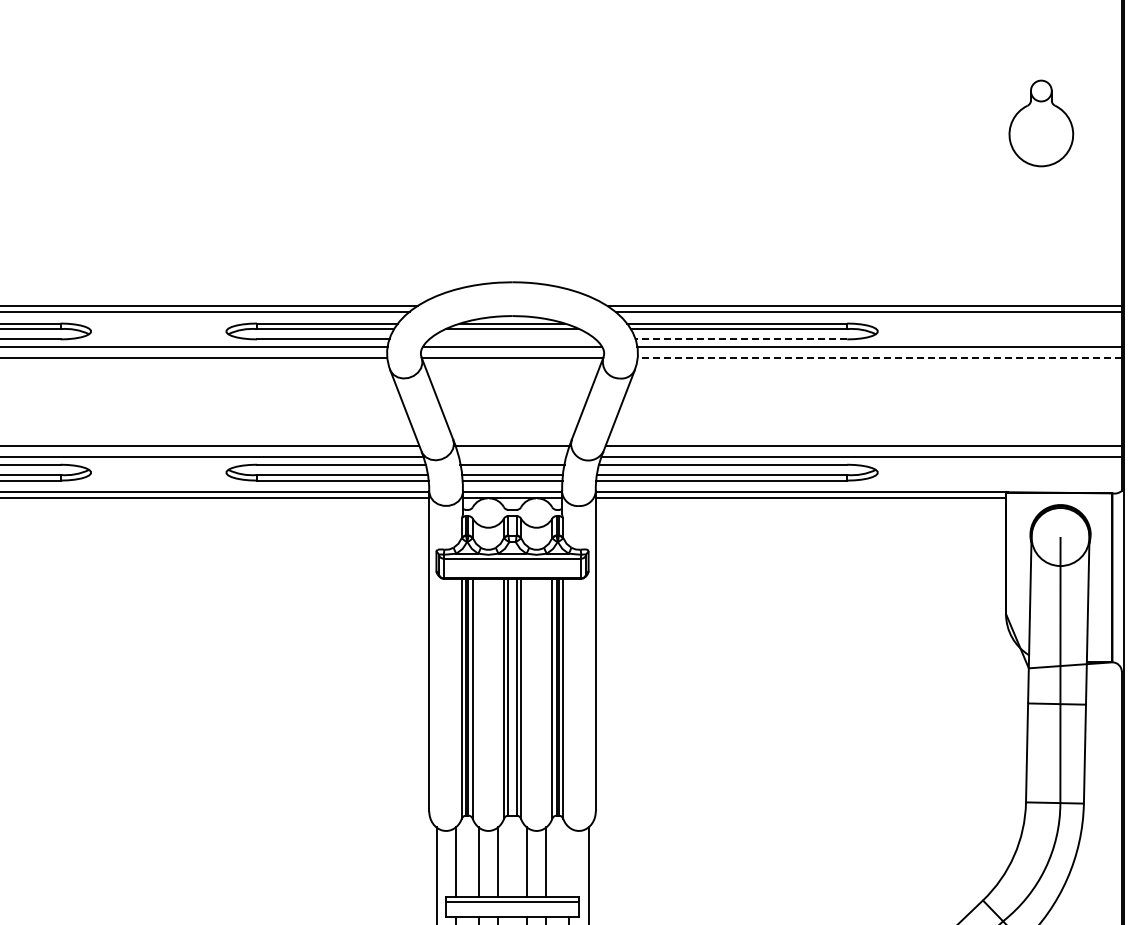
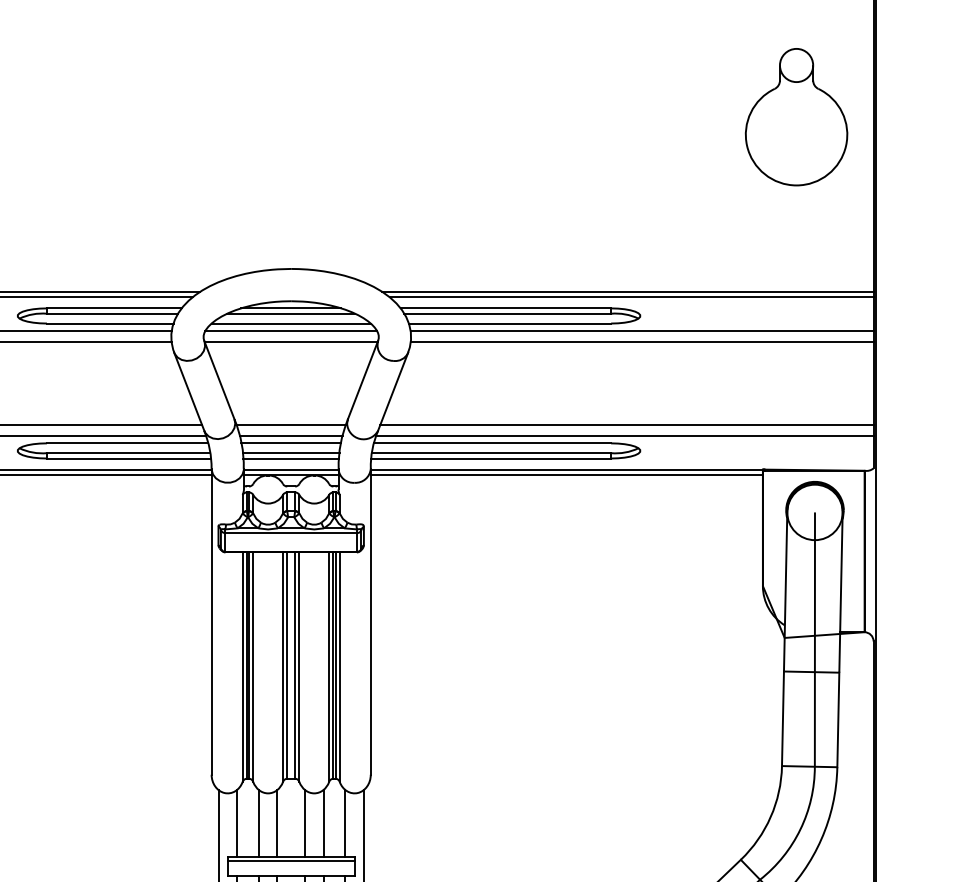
part: (1041, 123) -> (796, 117), size x1.67
line: (512, 339) -> (291, 323), added
line: (741, 339) -> (510, 323), dashed -> solid
line: (879, 358) -> (641, 341), dashed -> solid
line: (512, 457) -> (291, 436), added
line: (569, 862) -> (345, 823), added

